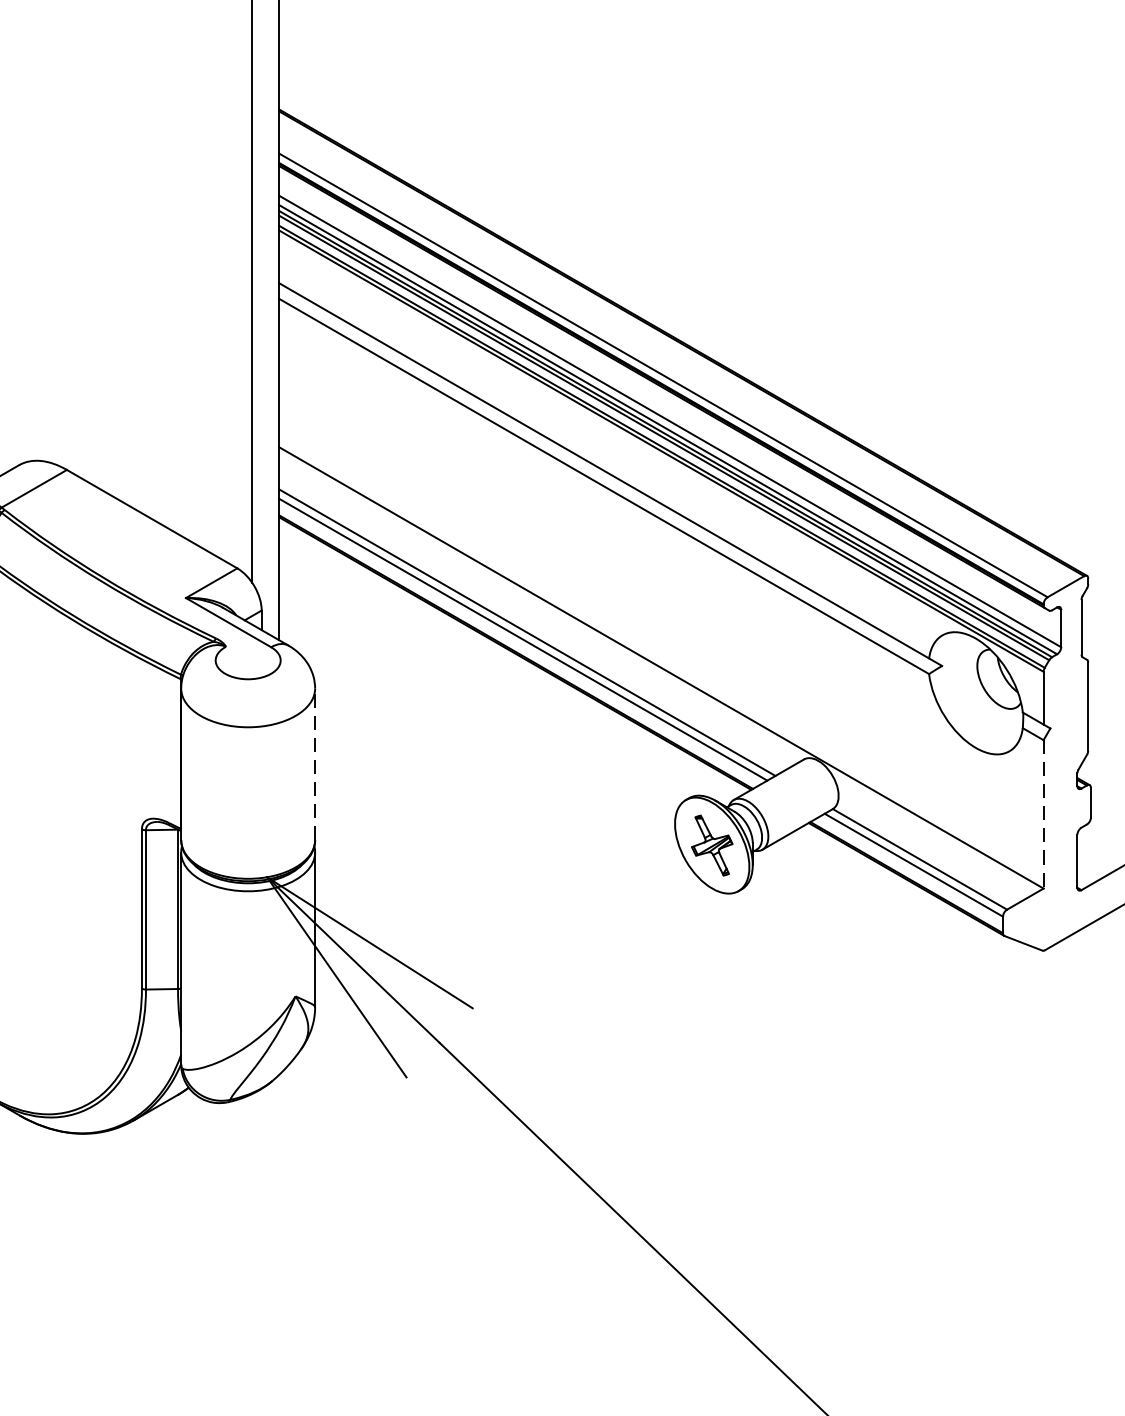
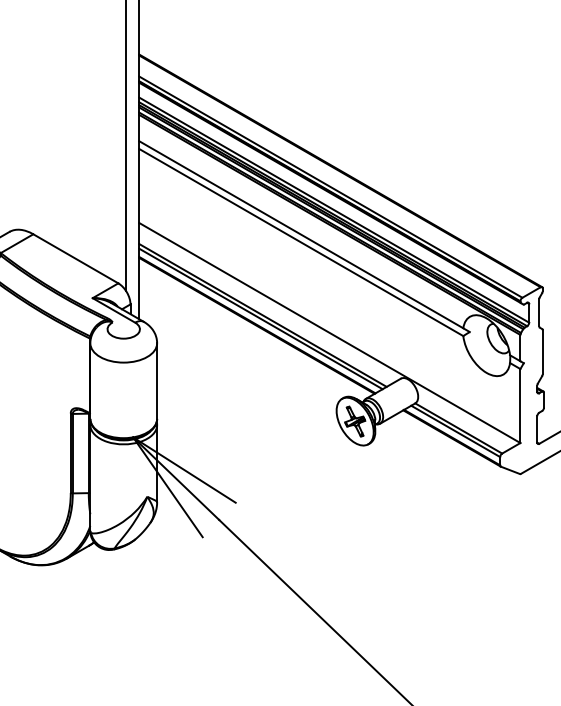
line: (315, 765) -> (157, 381), dashed -> solid
line: (1043, 815) -> (520, 406), dashed -> solid

